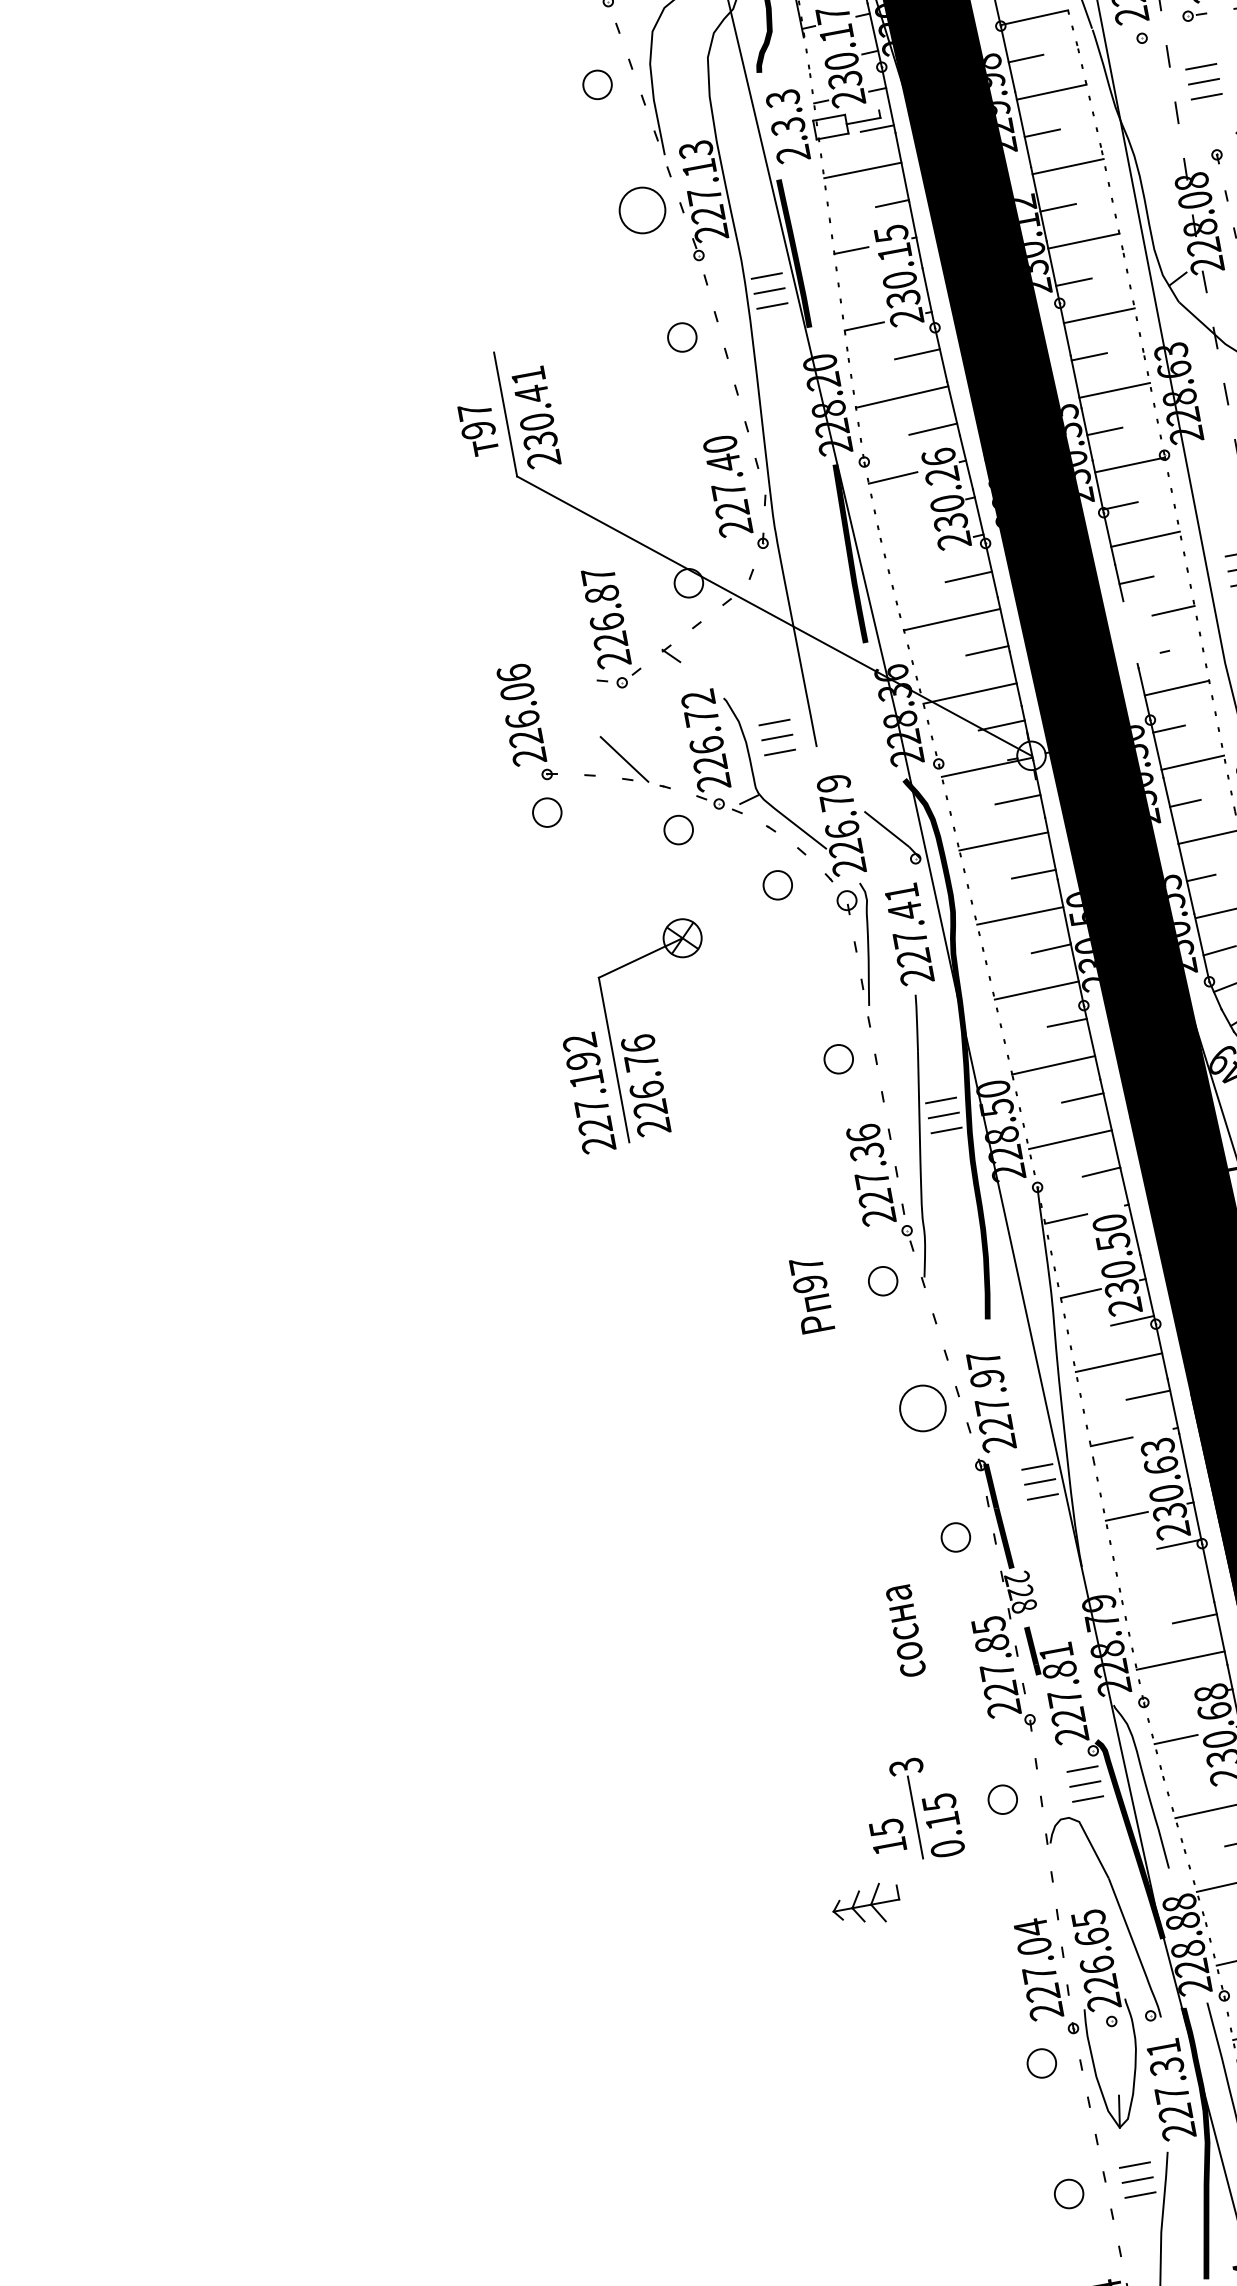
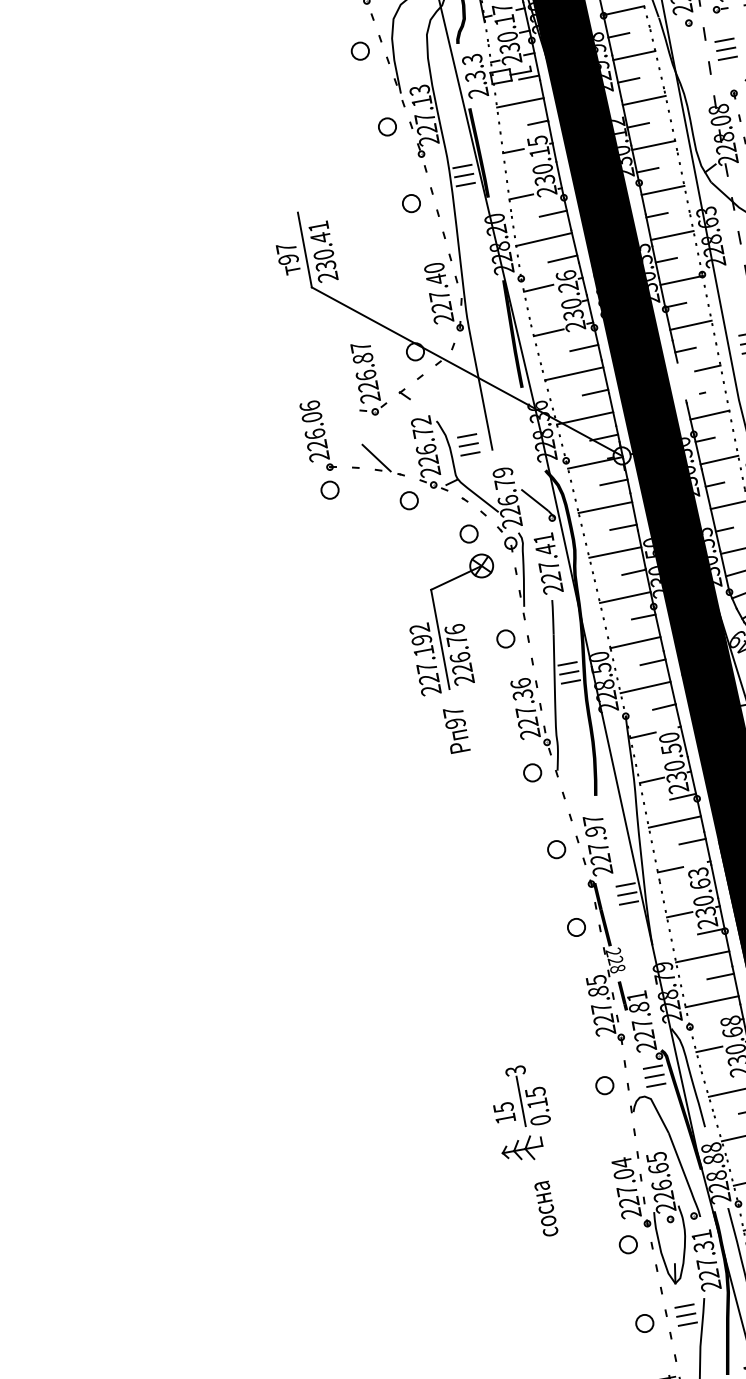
circle: (642, 209) -> (387, 126), size x0.62
line: (909, 551) -> (548, 332), added
part: (632, 1035) -> (451, 624), moved
text: (811, 1297) -> (456, 731), moved
circle: (922, 1408) -> (556, 849), size x0.62
line: (1164, 1585) -> (702, 956), added
text: (906, 1630) -> (546, 1208), moved
part: (916, 1809) -> (521, 1096), moved

